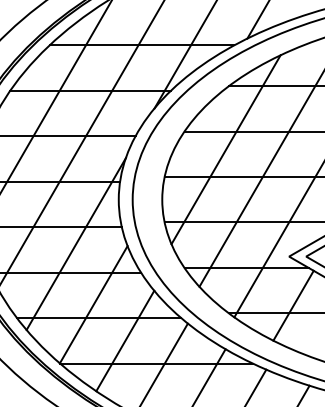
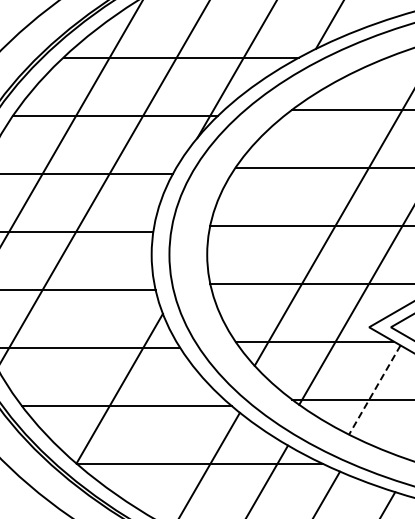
line: (225, 149) -> (288, 190), removed
line: (76, 243) -> (97, 310), removed
line: (293, 306) -> (374, 390), solid -> dashed
line: (125, 340) -> (160, 434), removed

